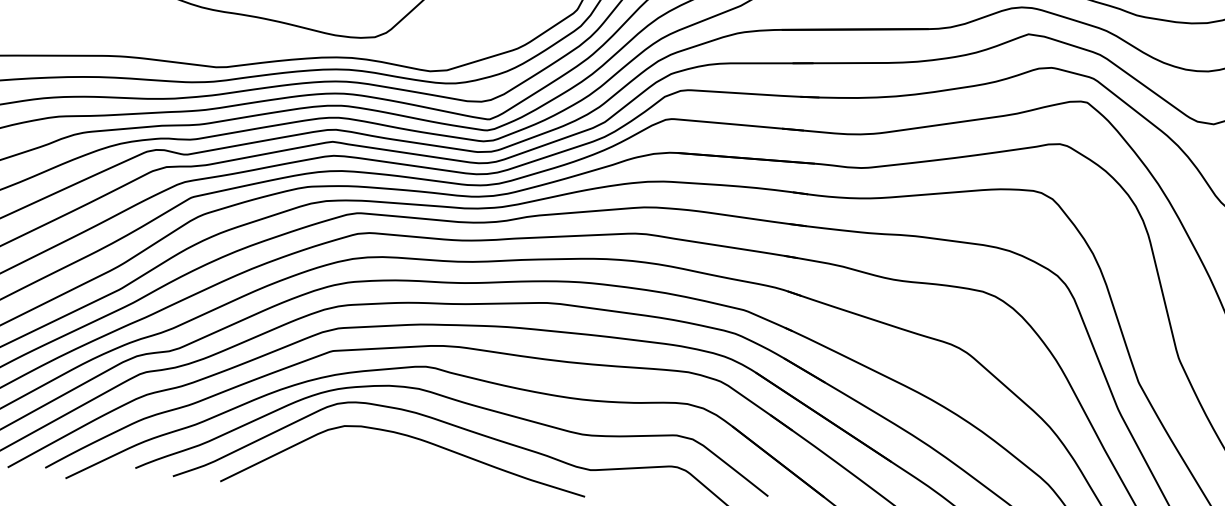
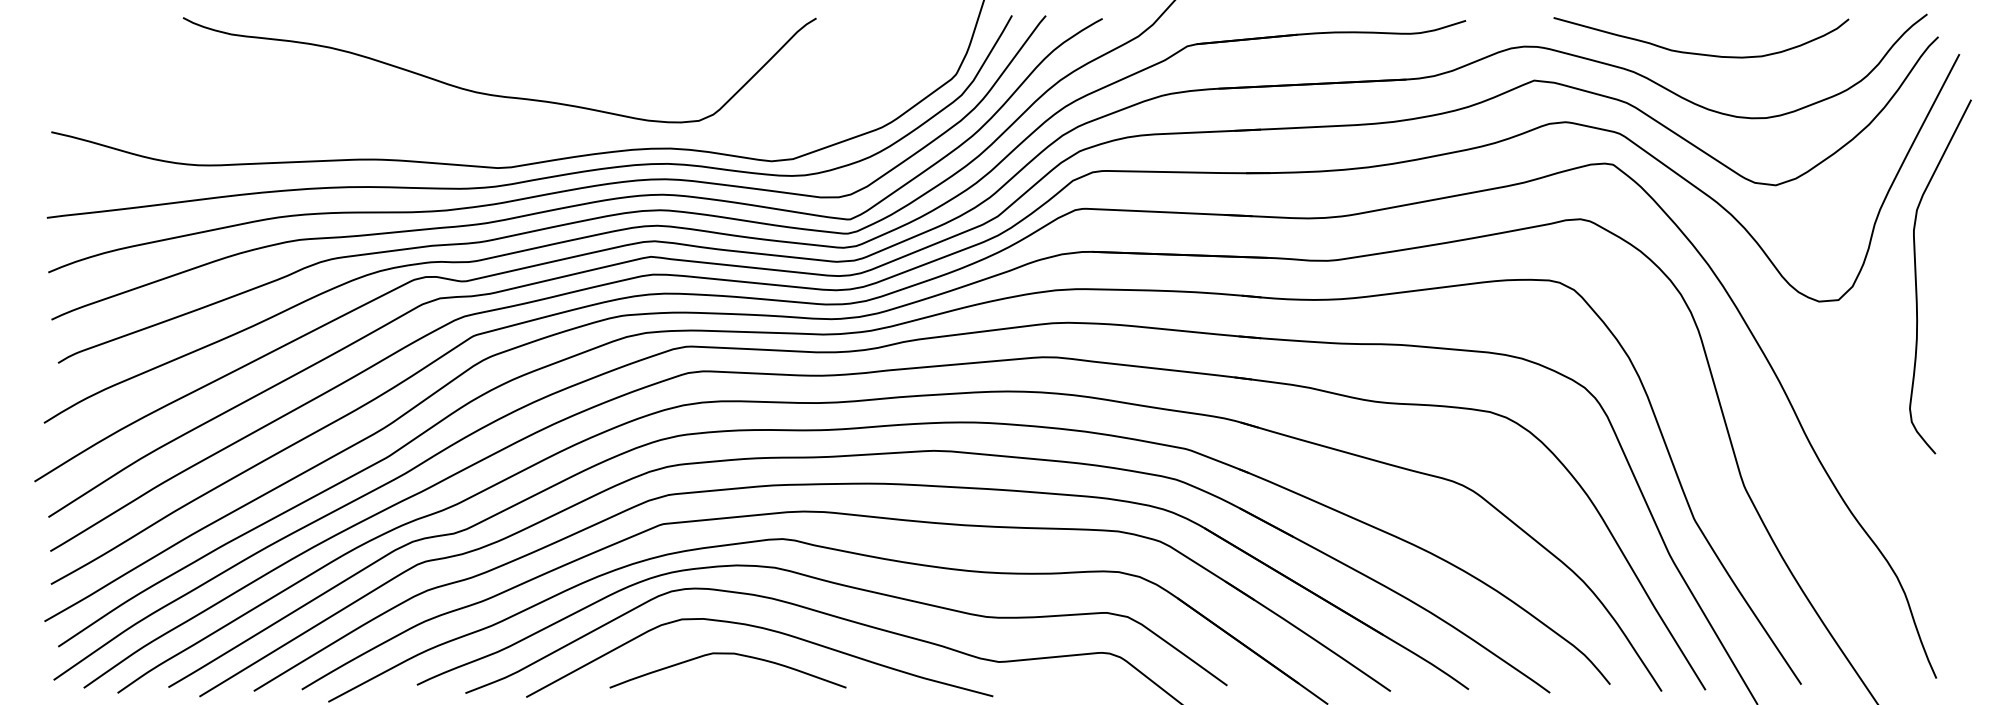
curve: (378, 455) -> (727, 654), added

